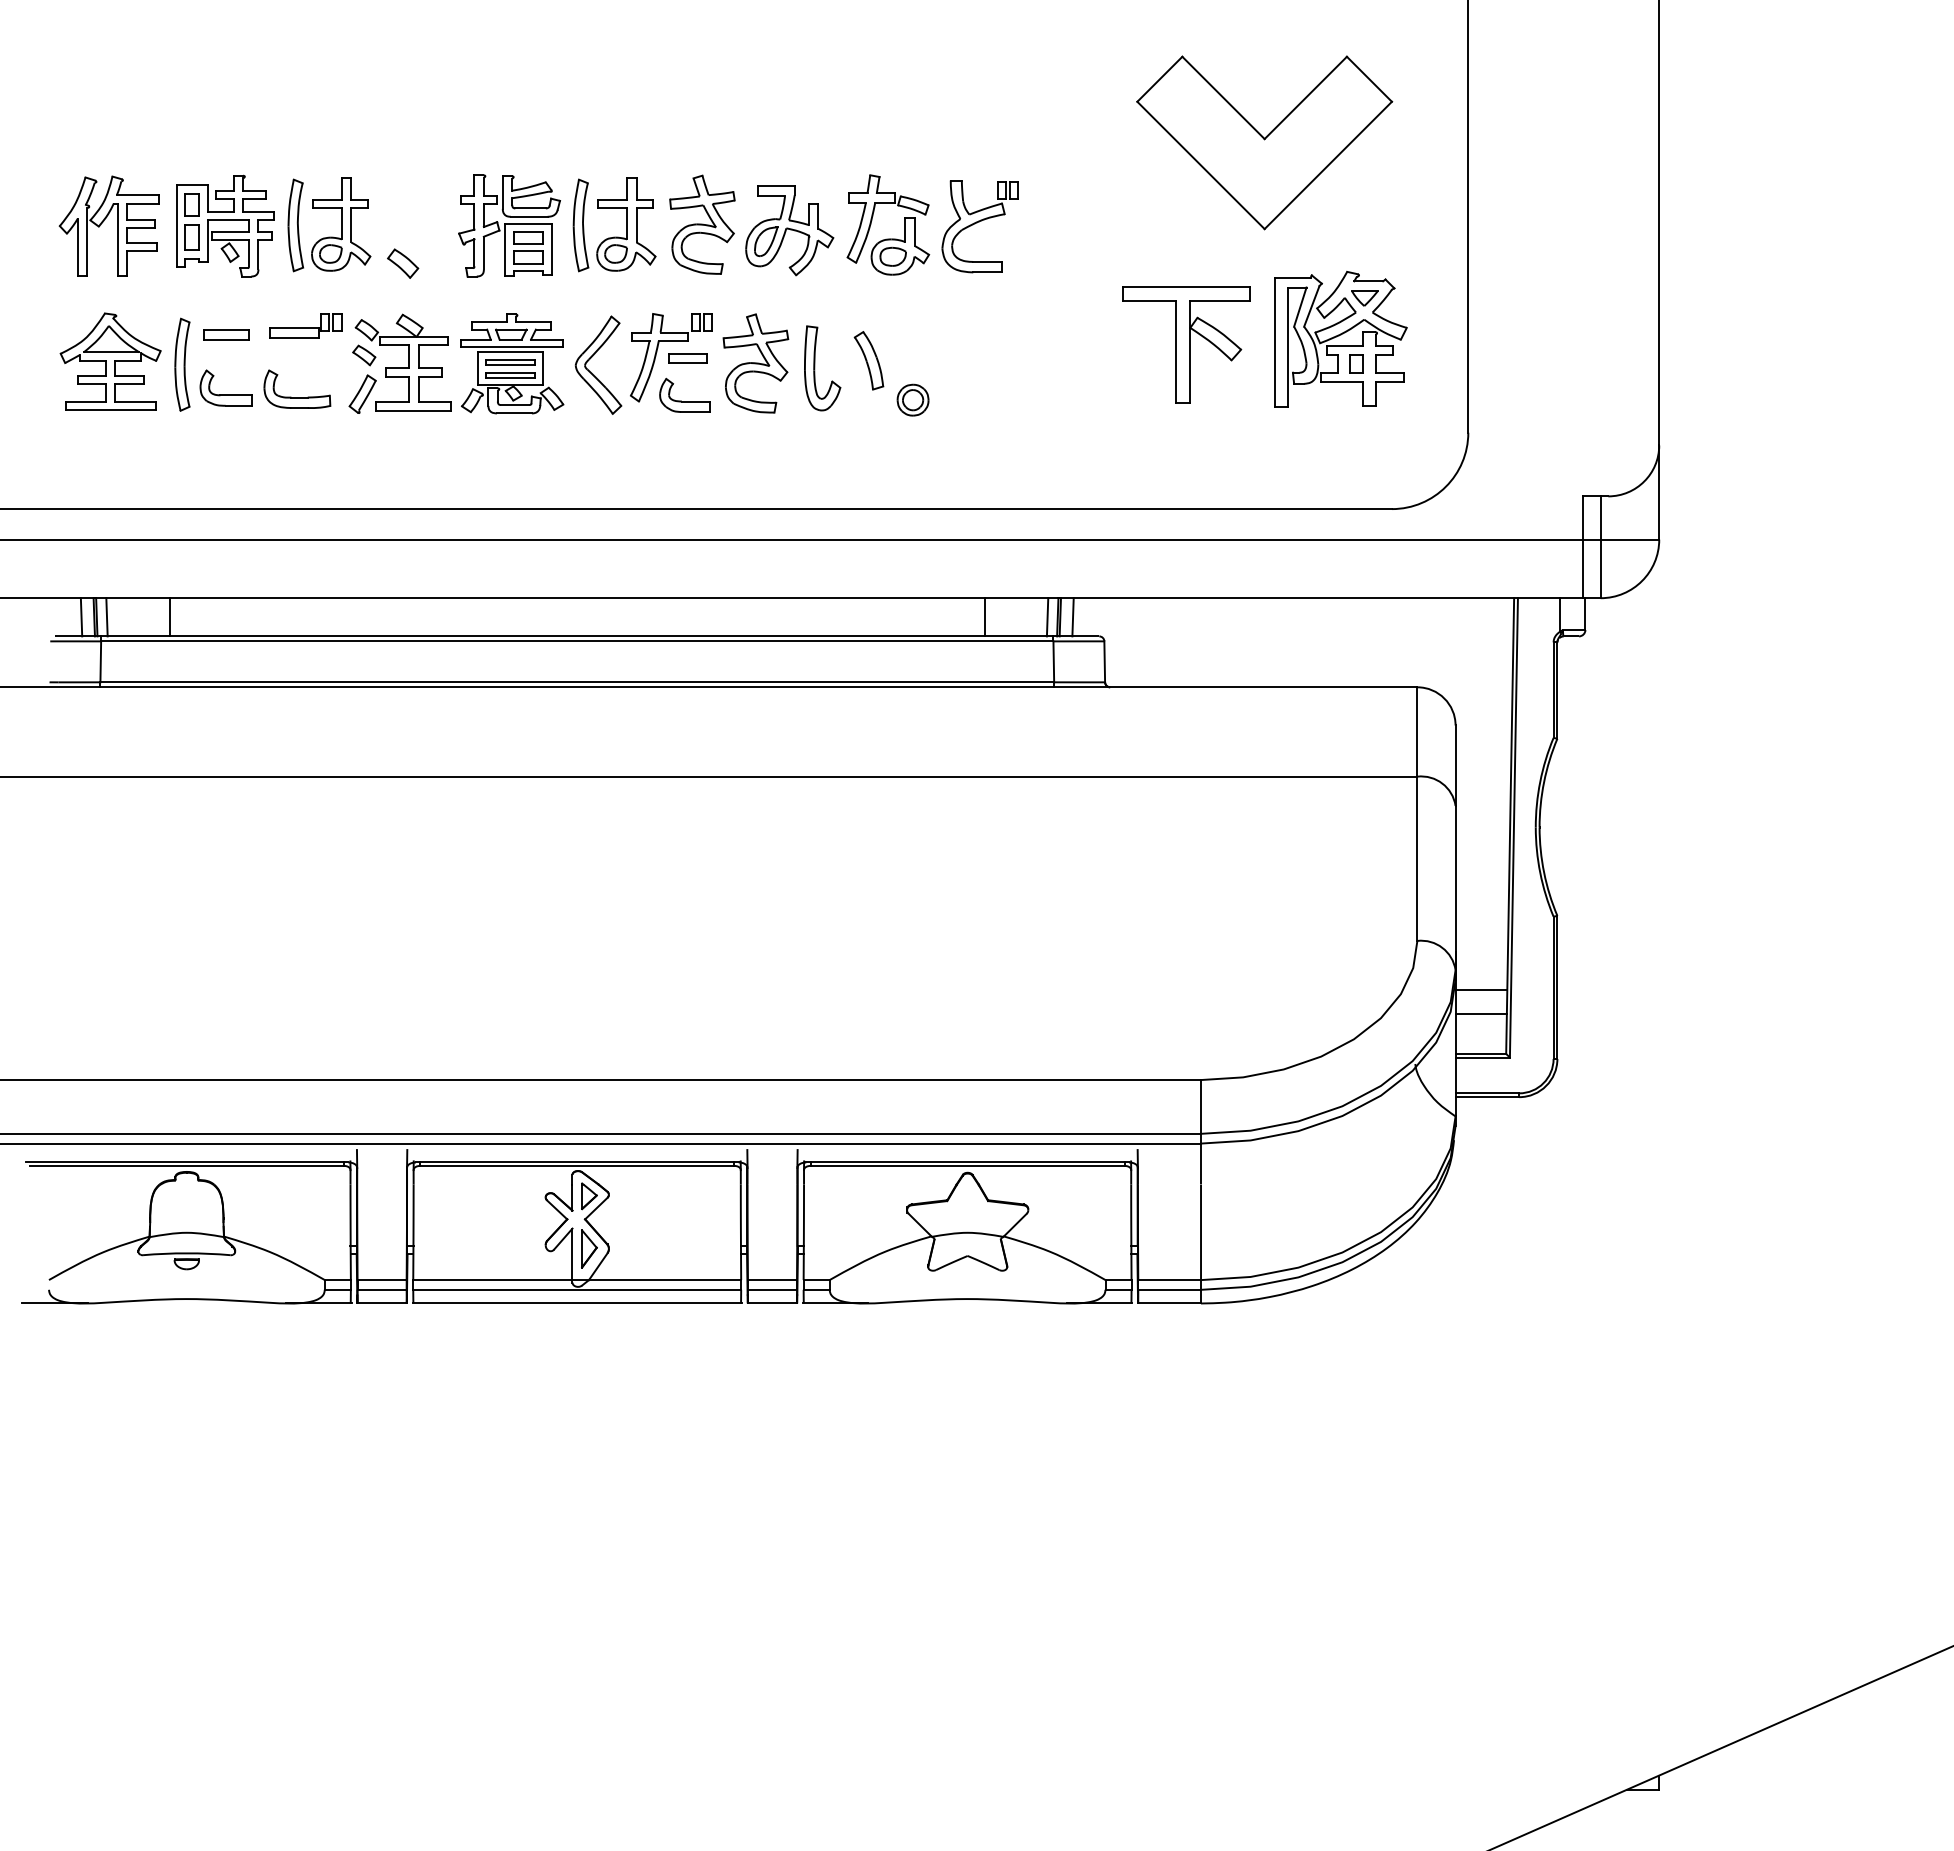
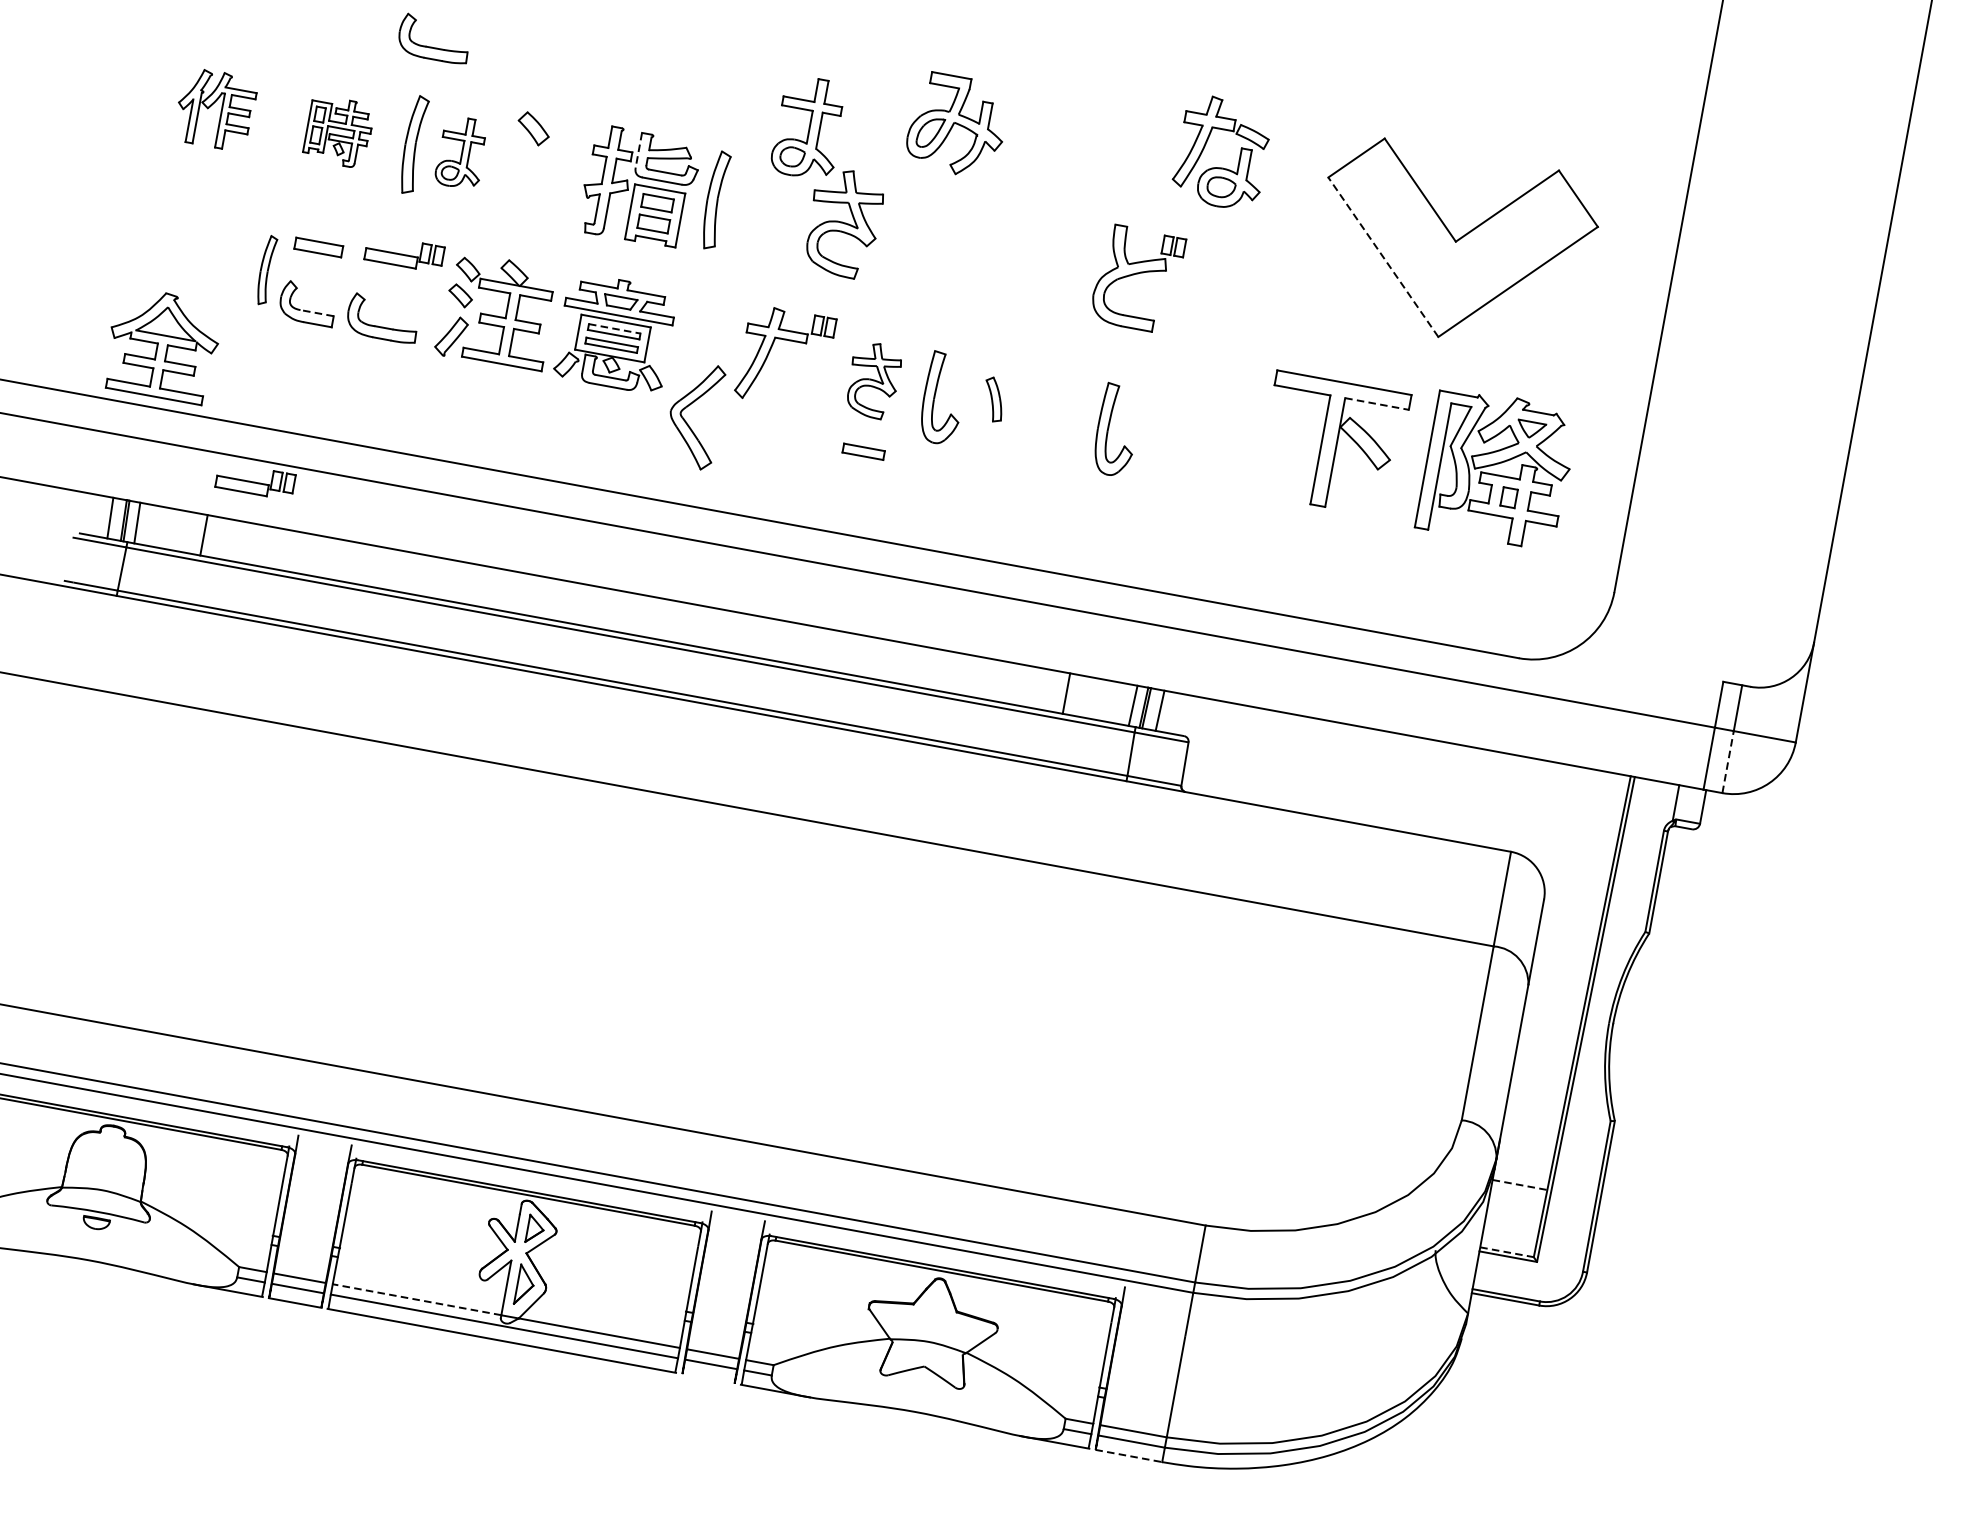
part: (297, 133) -> (433, 47), added
line: (1200, 165) -> (1382, 257), solid -> dashed
line: (502, 193) -> (638, 151), solid -> dashed
part: (341, 224) -> (461, 152), size x0.7
part: (626, 224) -> (809, 127), moved
part: (108, 225) -> (215, 108), size x0.7
part: (225, 225) -> (338, 131), size x0.6
part: (789, 230) -> (957, 125), moved
part: (888, 238) -> (1219, 167), moved
part: (403, 263) -> (534, 128), moved
line: (1220, 300) -> (1377, 404), solid -> dashed
part: (592, 357) -> (690, 405), moved
part: (687, 358) -> (863, 451), moved
line: (511, 359) -> (615, 328), solid -> dashed
part: (868, 360) -> (993, 399), size x0.7
part: (110, 361) -> (162, 345), moved
part: (755, 363) -> (873, 380), size x0.7
part: (182, 364) -> (266, 270), size x0.7
part: (979, 368) -> (1109, 429), added
line: (236, 395) -> (317, 313), solid -> dashed
part: (912, 399) -> (1032, 448), removed
part: (681, 400) -> (787, 405), removed
part: (207, 558) -> (255, 480), added
line: (1600, 568) -> (1727, 761), solid -> dashed
line: (1481, 990) -> (1520, 1185), solid -> dashed
line: (1480, 1014) -> (1514, 1210), removed
line: (1481, 1053) -> (1507, 1251), solid -> dashed
line: (492, 1280) -> (416, 1300), solid -> dashed
line: (772, 1303) -> (708, 1378), removed
line: (1169, 1303) -> (1128, 1456), solid -> dashed

